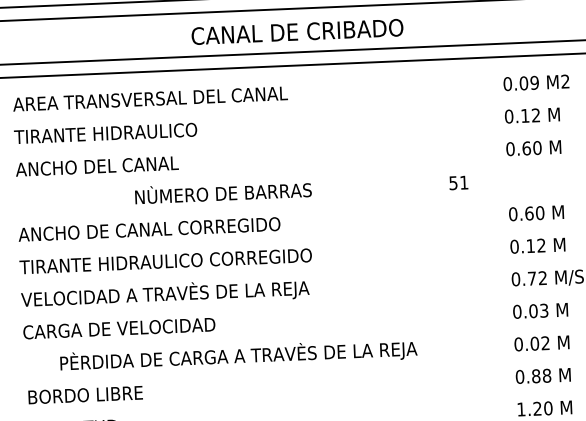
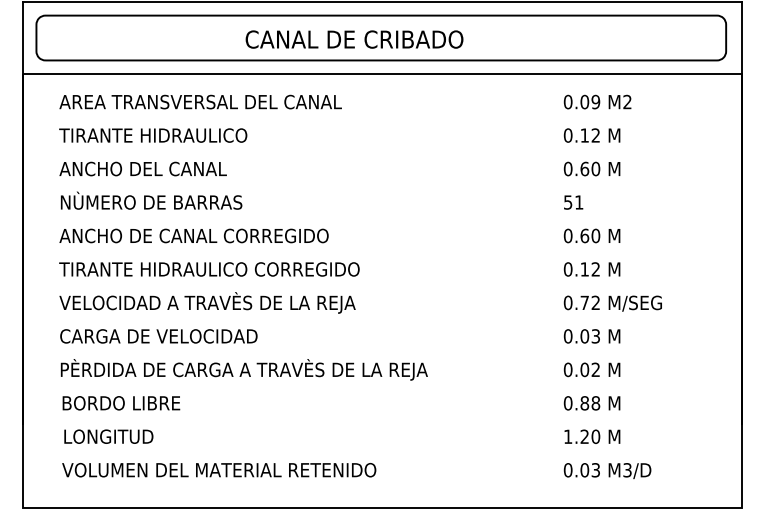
text: (458, 182) -> (573, 202), moved
text: (223, 191) -> (151, 200), moved
text: (237, 355) -> (243, 369), moved

